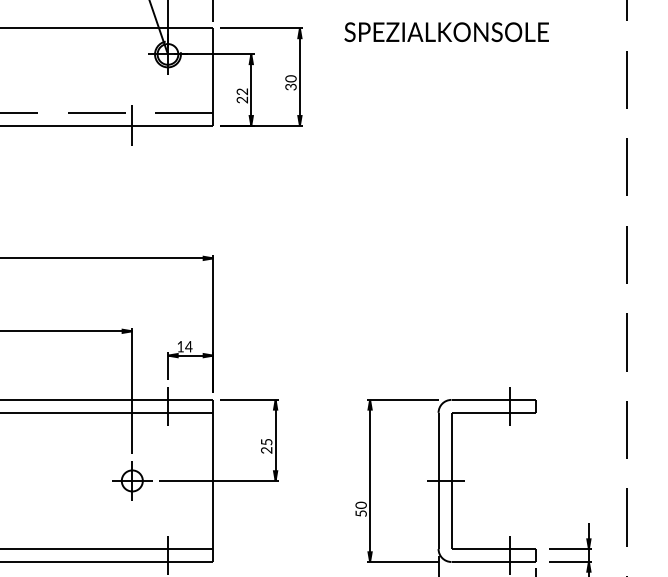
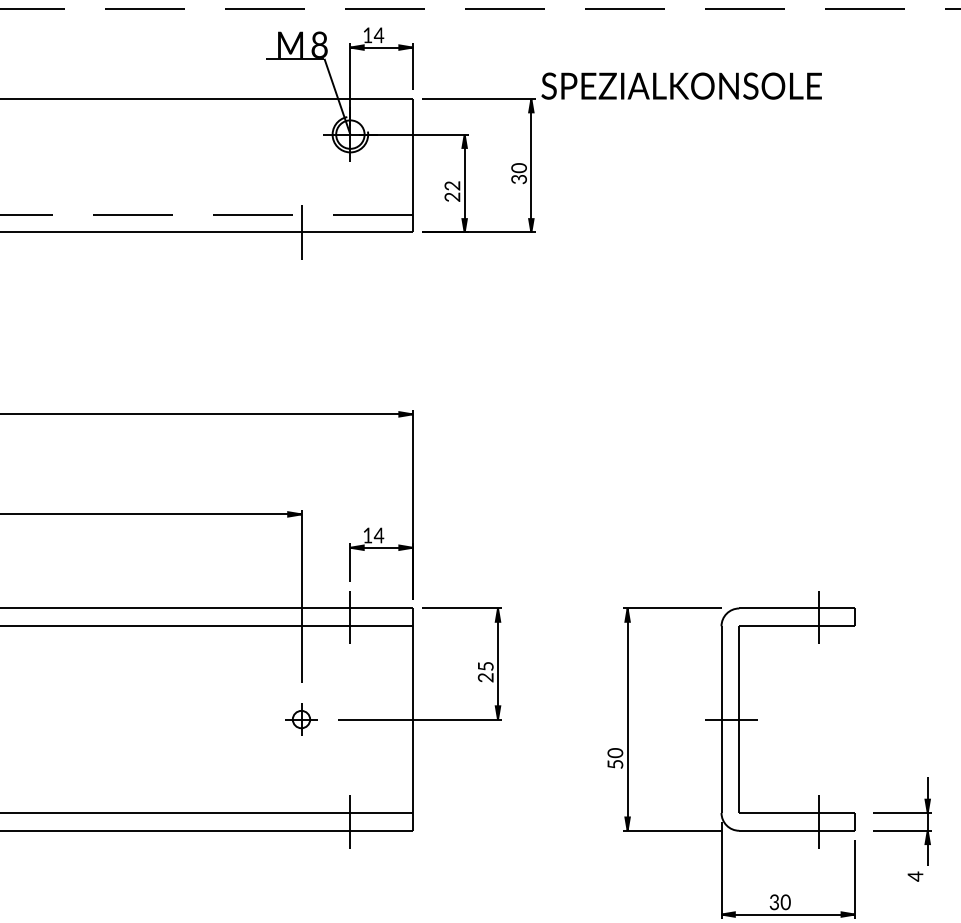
text: (446, 31) -> (681, 85), moved
part: (132, 480) -> (301, 719), size x0.6

